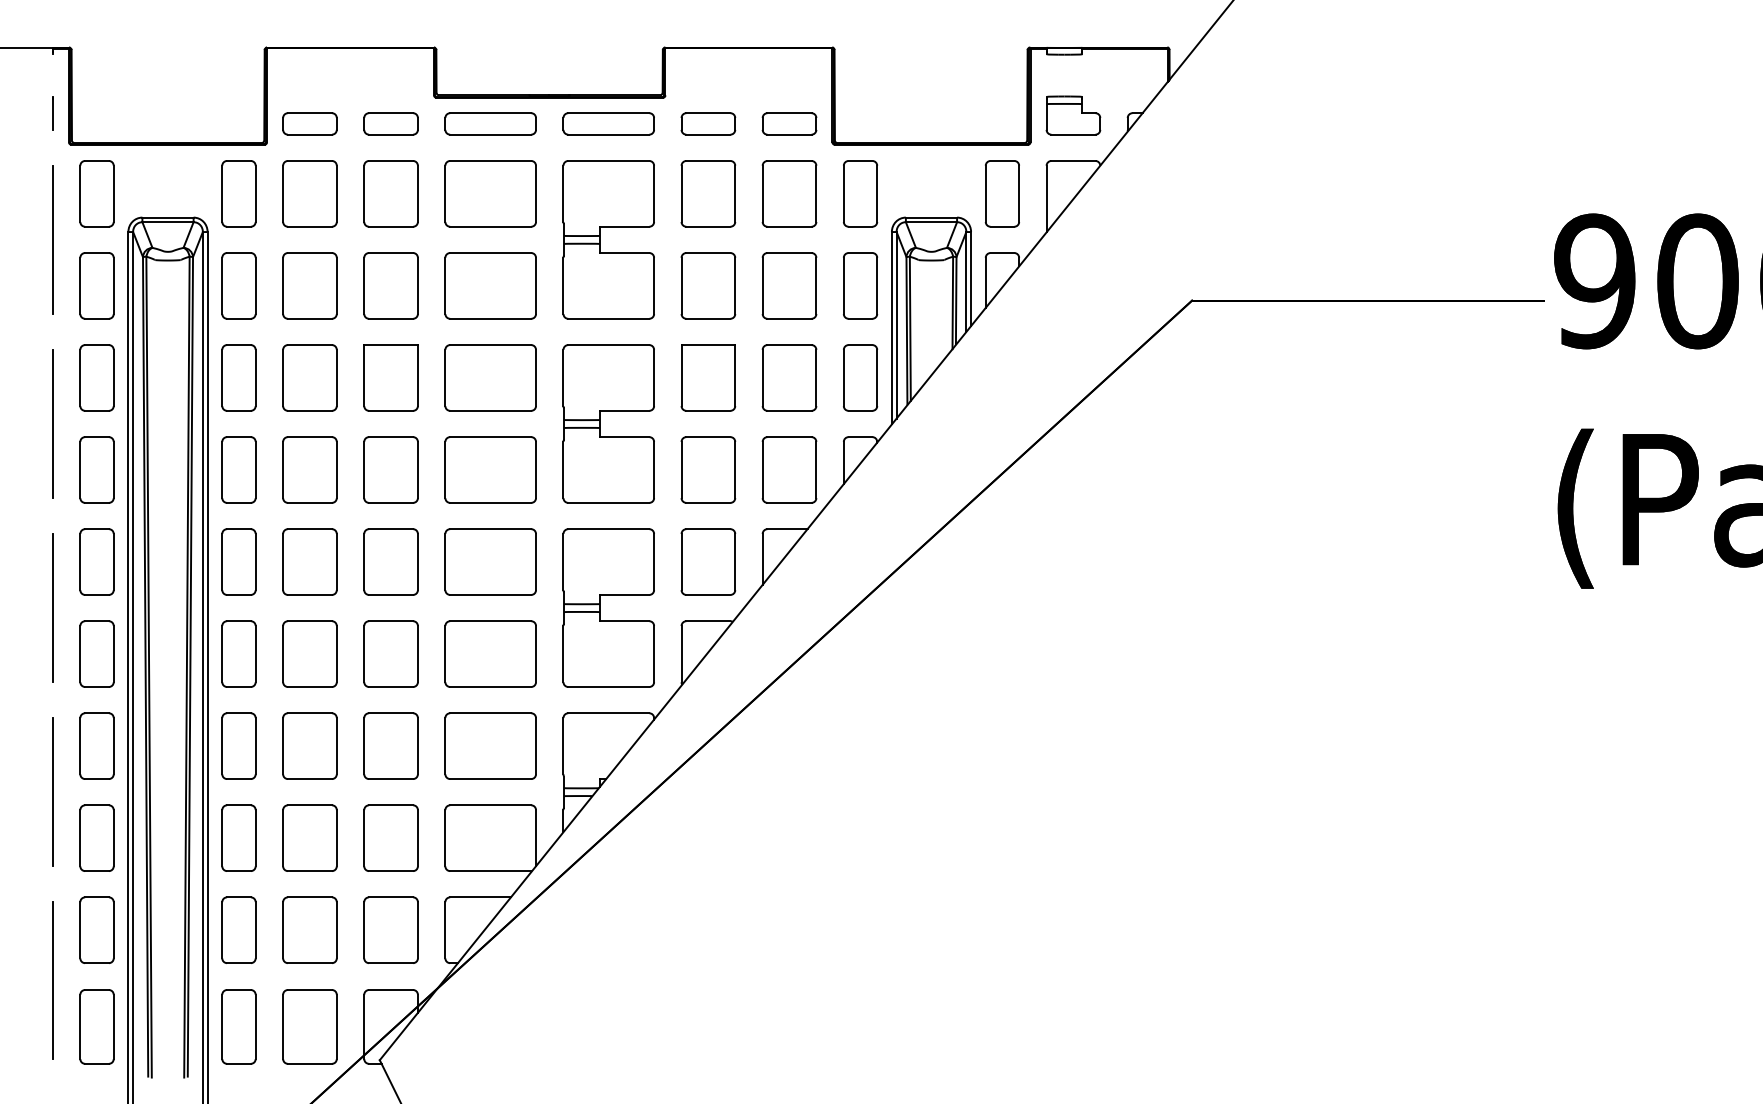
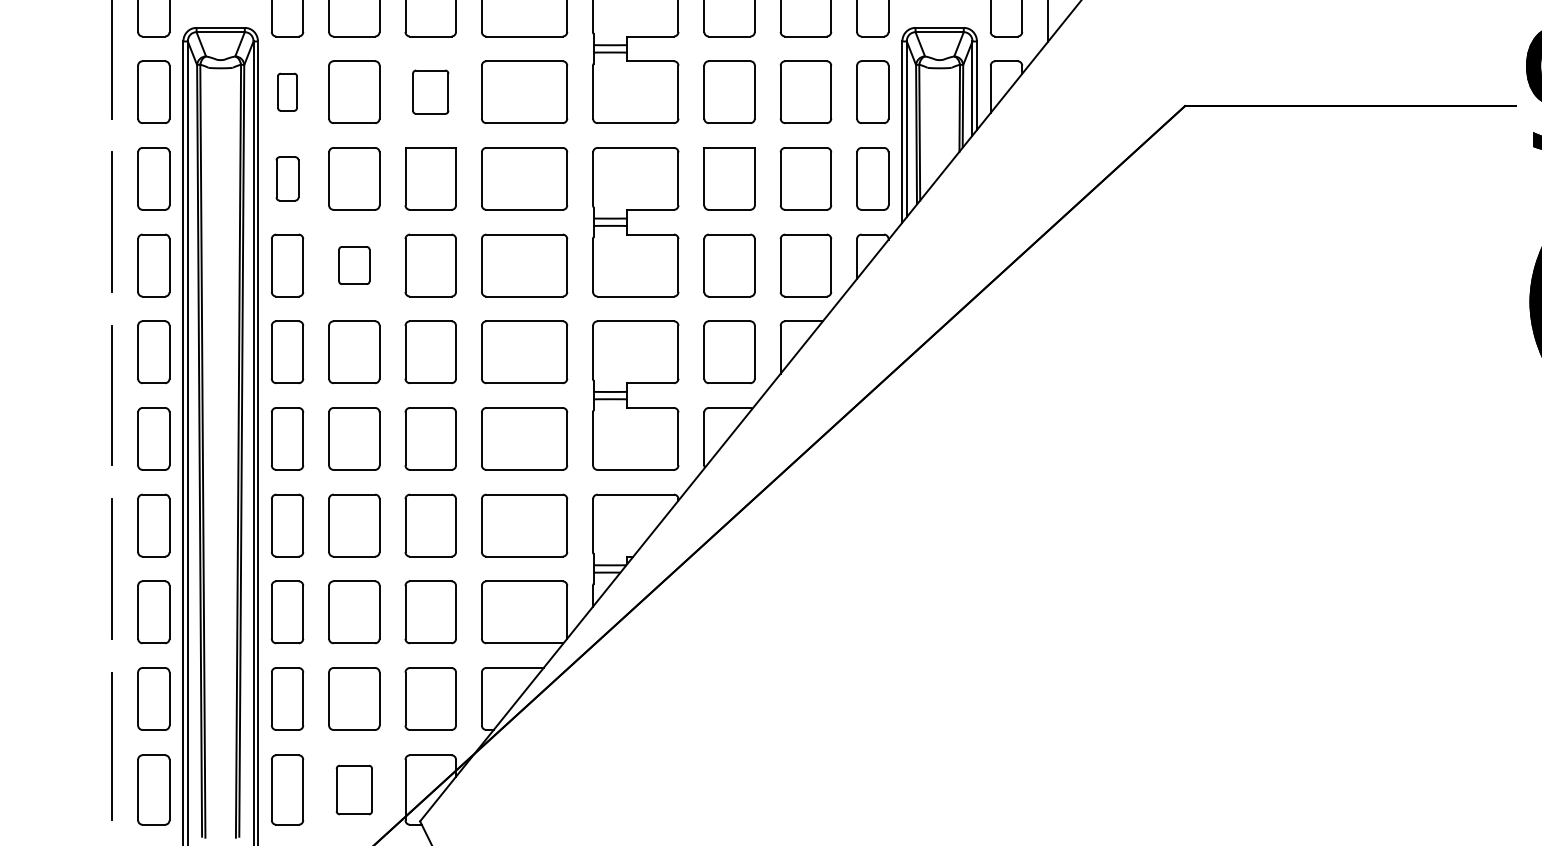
part: (238, 285) -> (287, 91), size x0.6
part: (390, 285) -> (430, 91), size x0.7
part: (238, 377) -> (287, 178), size x0.7
part: (309, 469) -> (353, 265), size x0.6
part: (309, 1026) -> (353, 789), size x0.7

